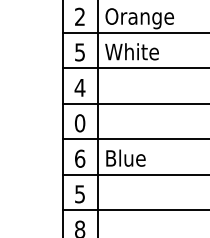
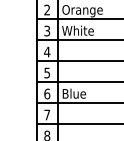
text: (80, 51) -> (47, 30), 5 -> 3
text: (80, 122) -> (47, 72), 0 -> 5
text: (80, 193) -> (47, 114), 5 -> 7

